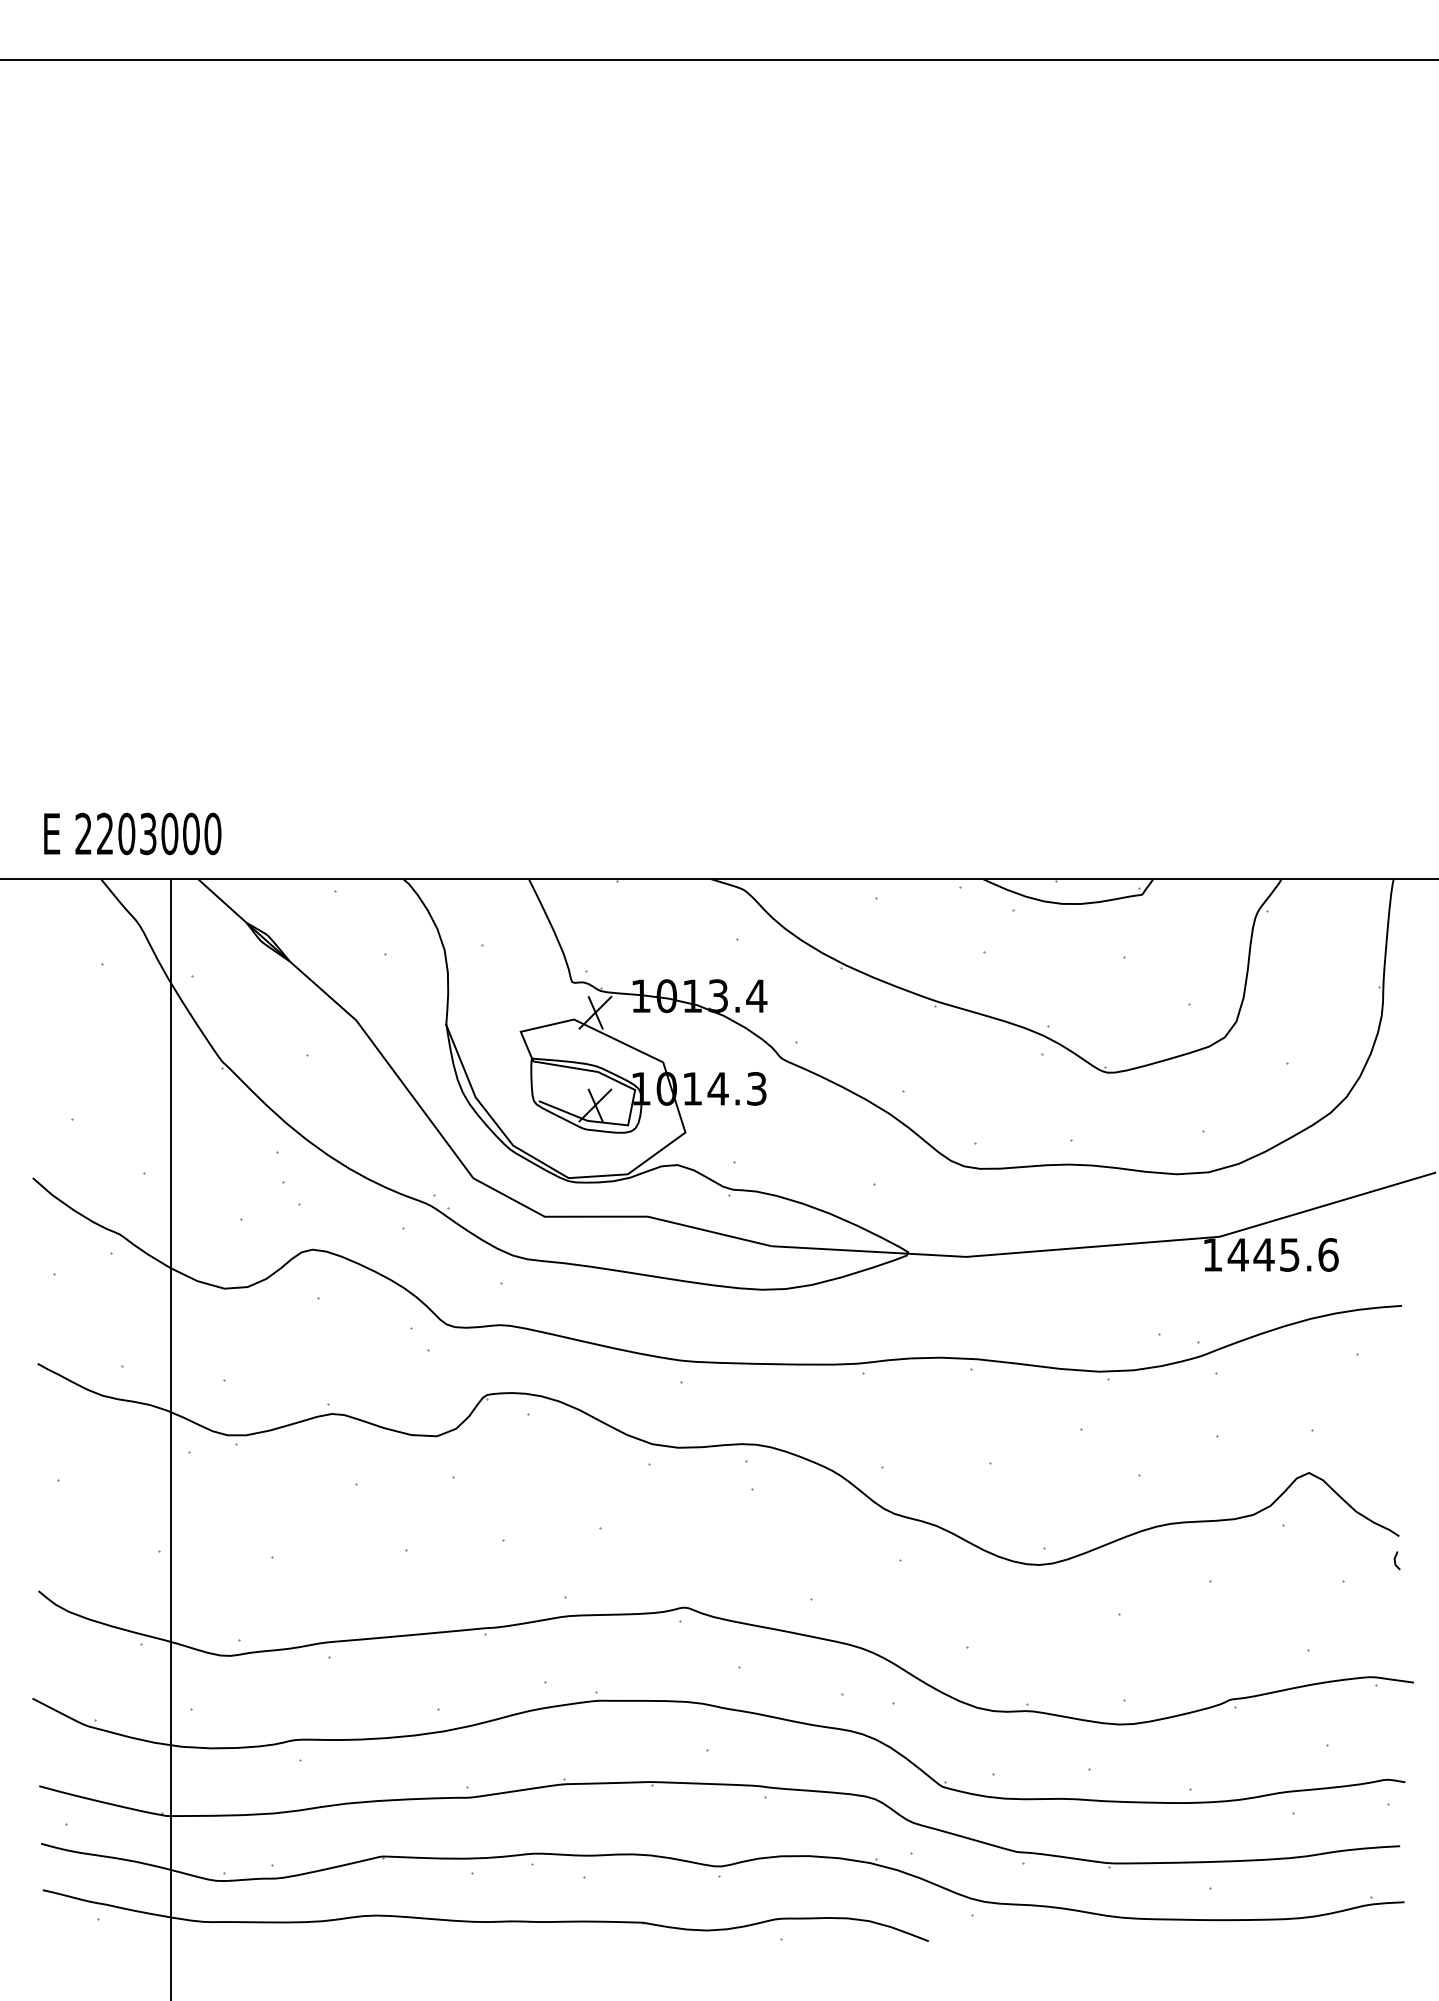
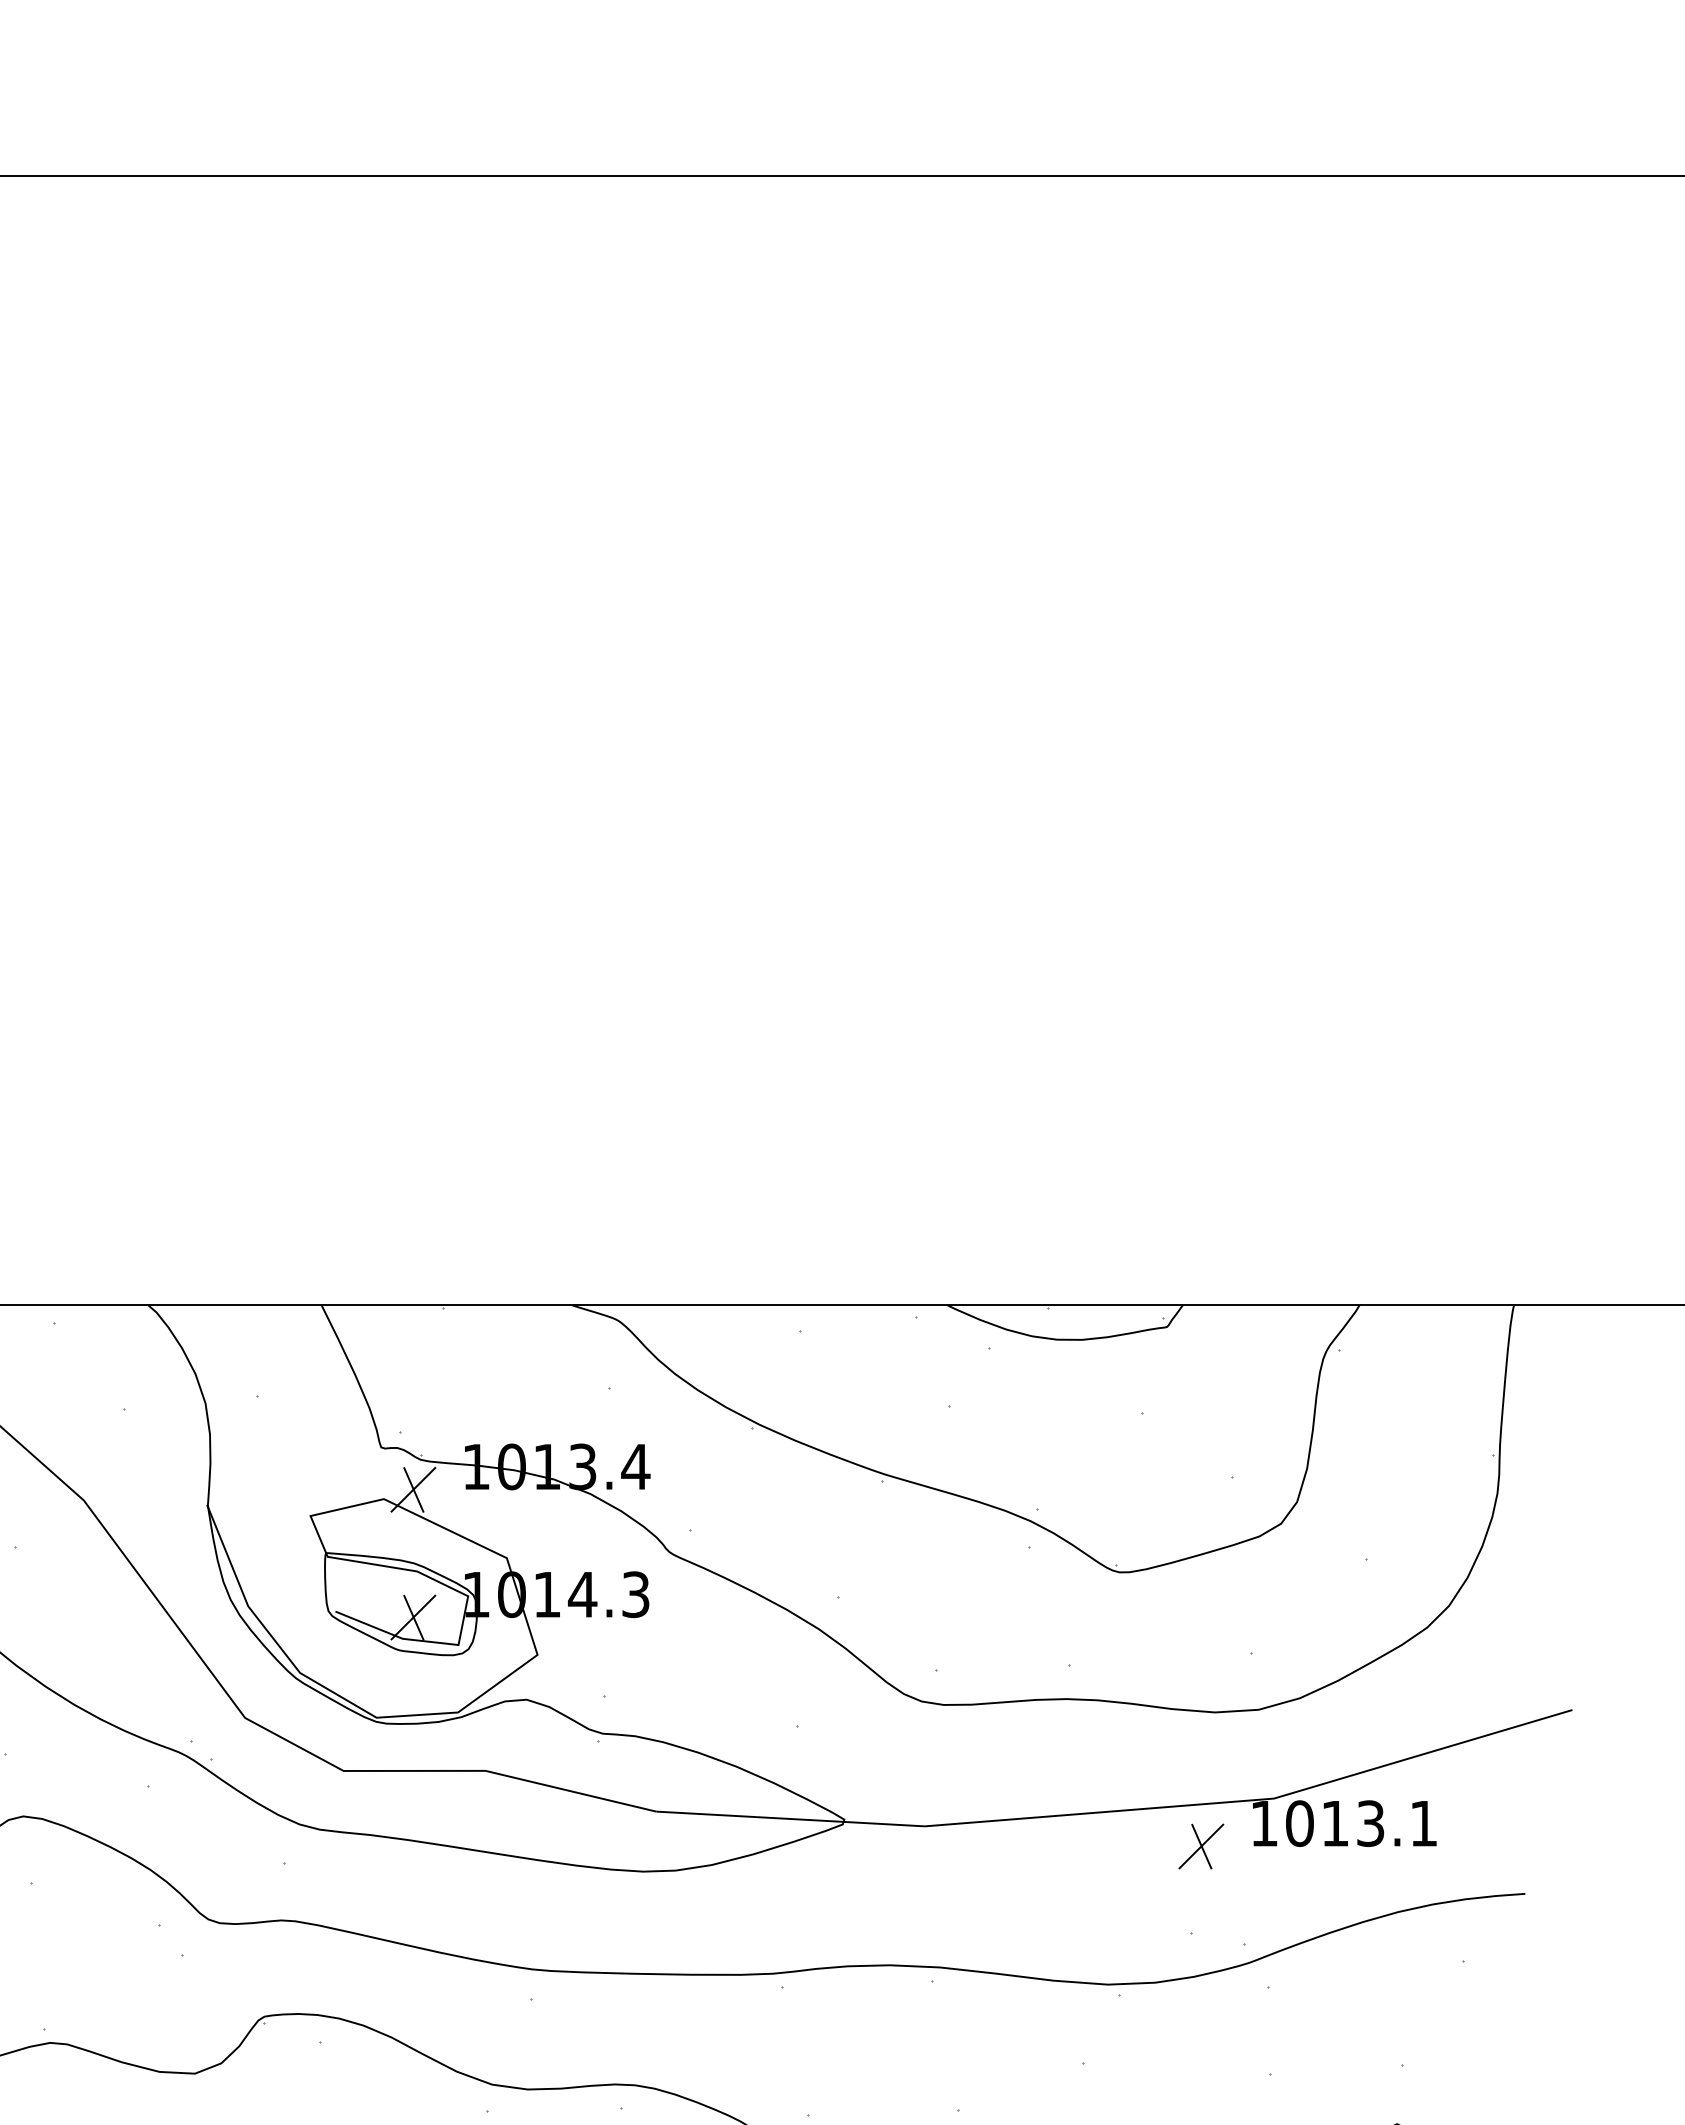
text: (1282, 1254) -> (1360, 1823), 1445.6 -> 1013.1
part: (1166, 1271) -> (1200, 1846), added

